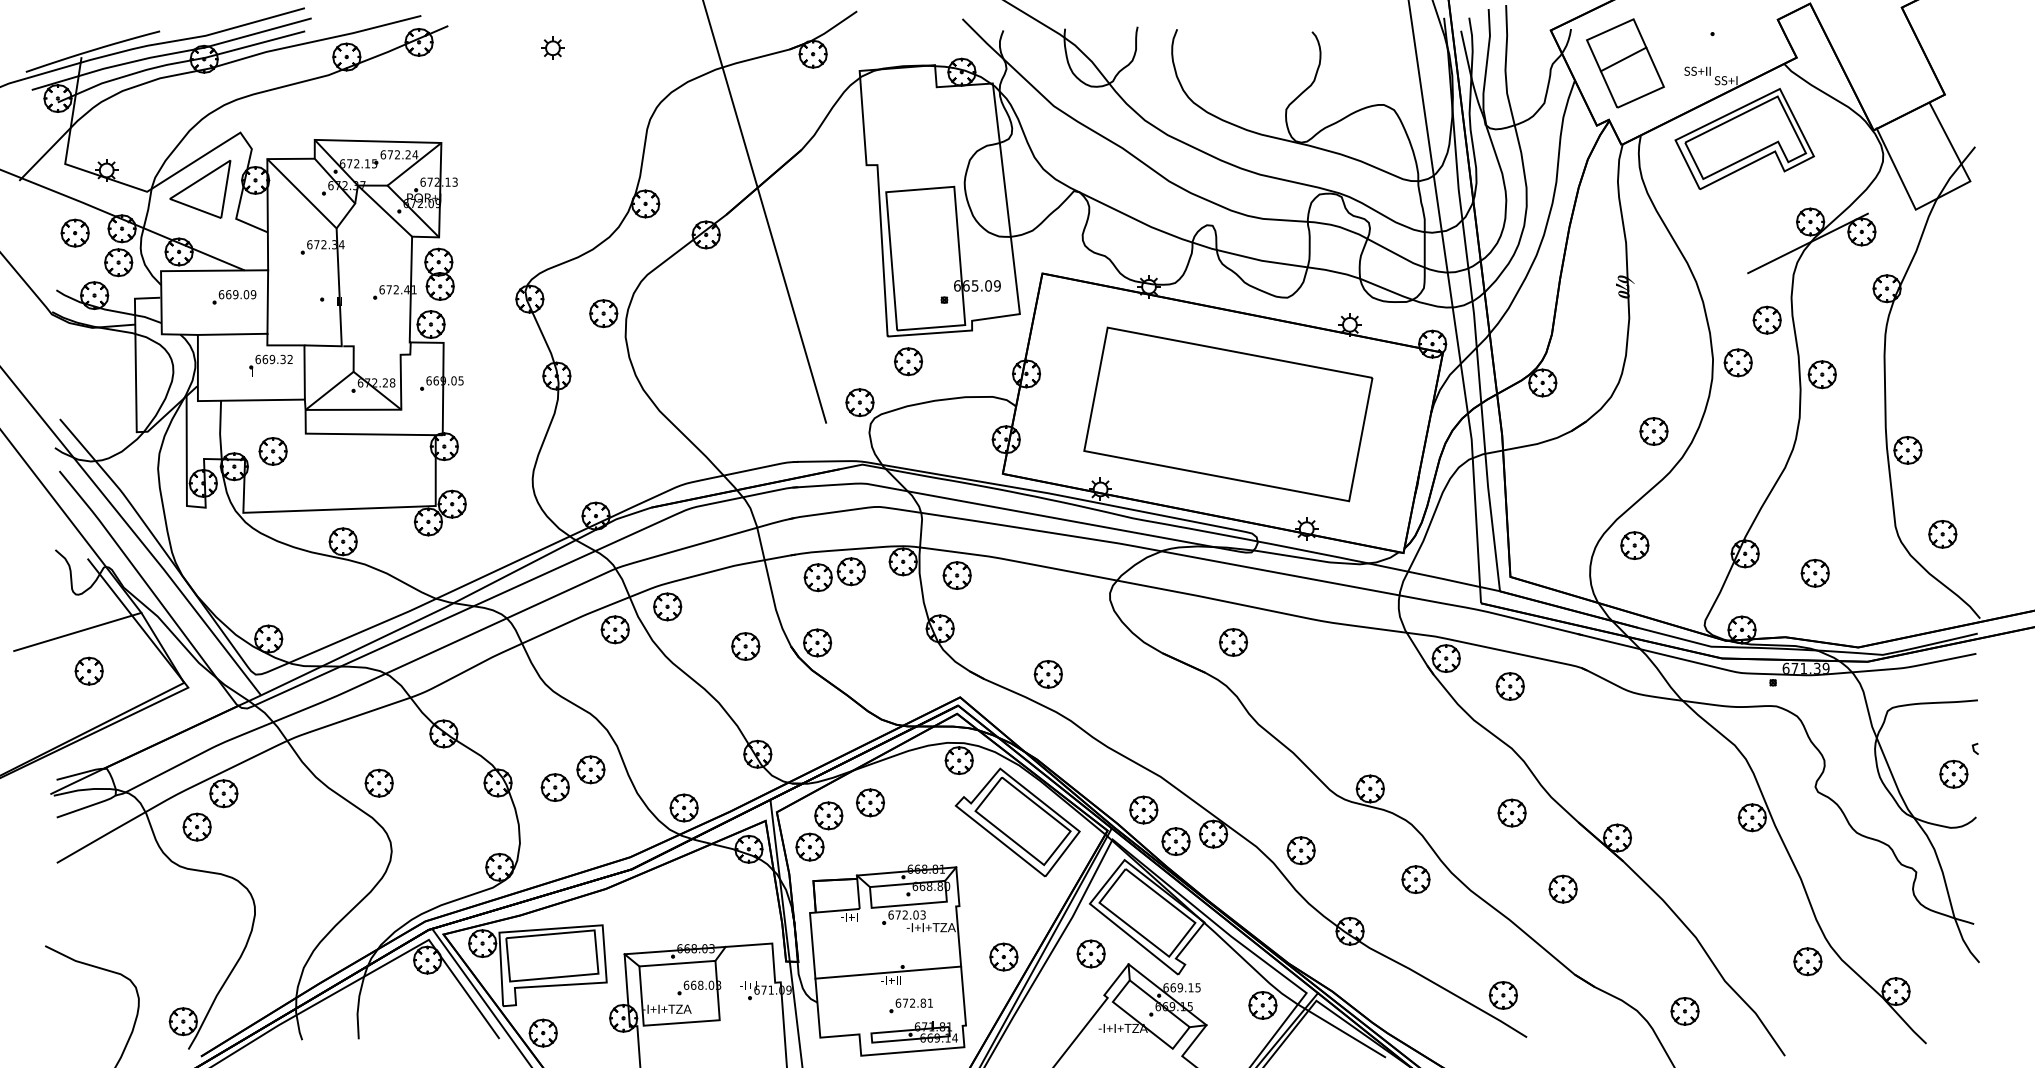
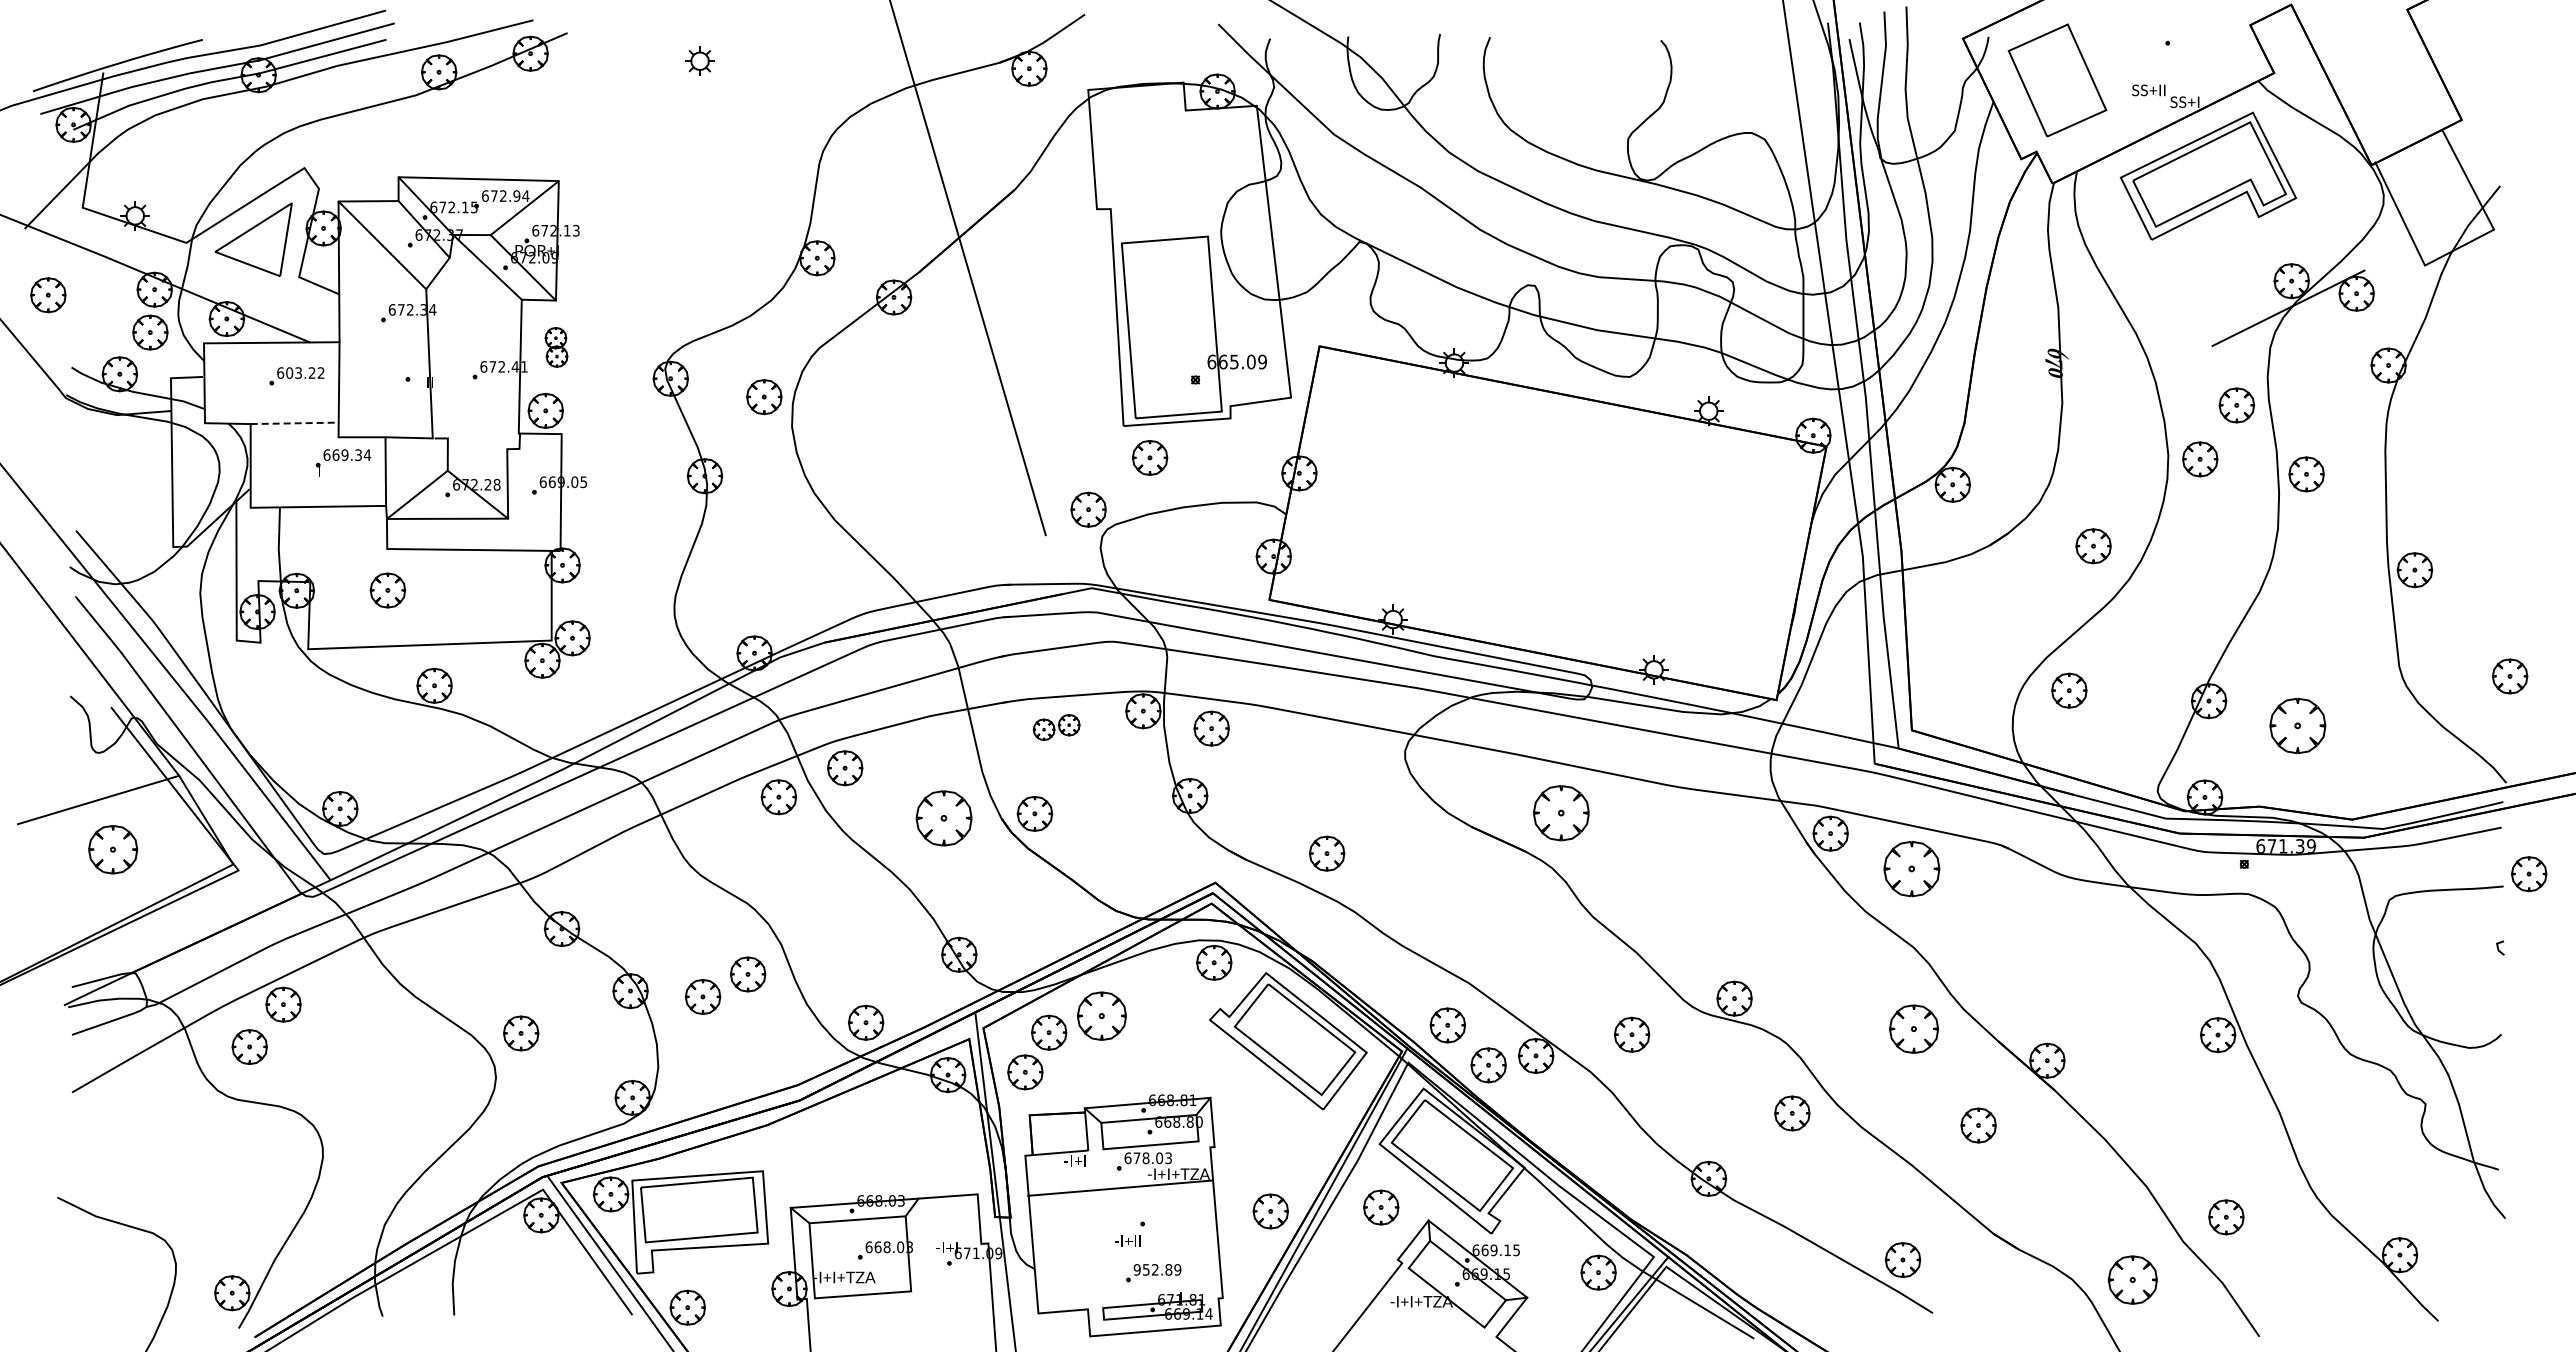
line: (1623, 59) -> (2054, 75), removed
text: (407, 154) -> (516, 195), 672.24 -> 672.94
part: (75, 233) -> (48, 295), moved
part: (439, 274) -> (556, 347), size x0.6
text: (241, 294) -> (305, 372), 669.09 -> 603.22
line: (233, 334) -> (295, 423), solid -> dashed
text: (290, 358) -> (367, 454), 669.32 -> 669.34
part: (1228, 414) -> (1554, 524), removed
part: (272, 451) -> (387, 590), moved
part: (1942, 534) -> (2509, 676), moved
part: (1815, 573) -> (2297, 725), size x1.6
part: (834, 574) -> (1056, 727), size x0.6
part: (1233, 642) -> (1561, 813), size x1.6
part: (745, 646) -> (943, 818), size x1.6
part: (88, 671) -> (112, 849), size x1.4
part: (1510, 686) -> (1911, 868), size x1.6
part: (1954, 774) -> (2529, 874), moved
part: (379, 783) -> (521, 1033), moved
part: (870, 803) -> (1101, 1016), size x1.4
part: (1511, 813) -> (1913, 1029), size x1.4
part: (1300, 850) -> (1631, 1034), moved
text: (904, 915) -> (1145, 1158), 672.03 -> 678.03
part: (1807, 961) -> (2226, 1217), moved
line: (888, 972) -> (1120, 1187), moved
text: (914, 1002) -> (1157, 1269), 672.81 -> 952.89
part: (1684, 1011) -> (2132, 1280), size x1.4

